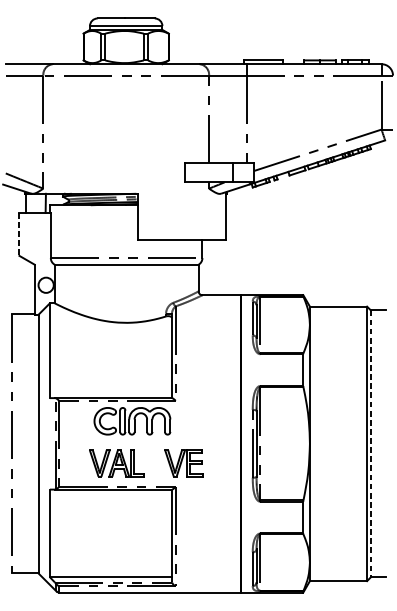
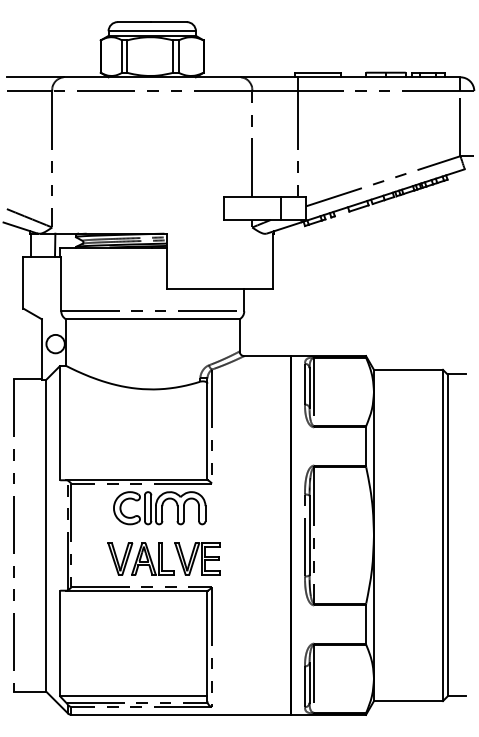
line: (19, 234) -> (23, 282), dashed -> solid
line: (370, 443) -> (447, 535), dashed -> solid
part: (183, 462) -> (197, 558), moved

